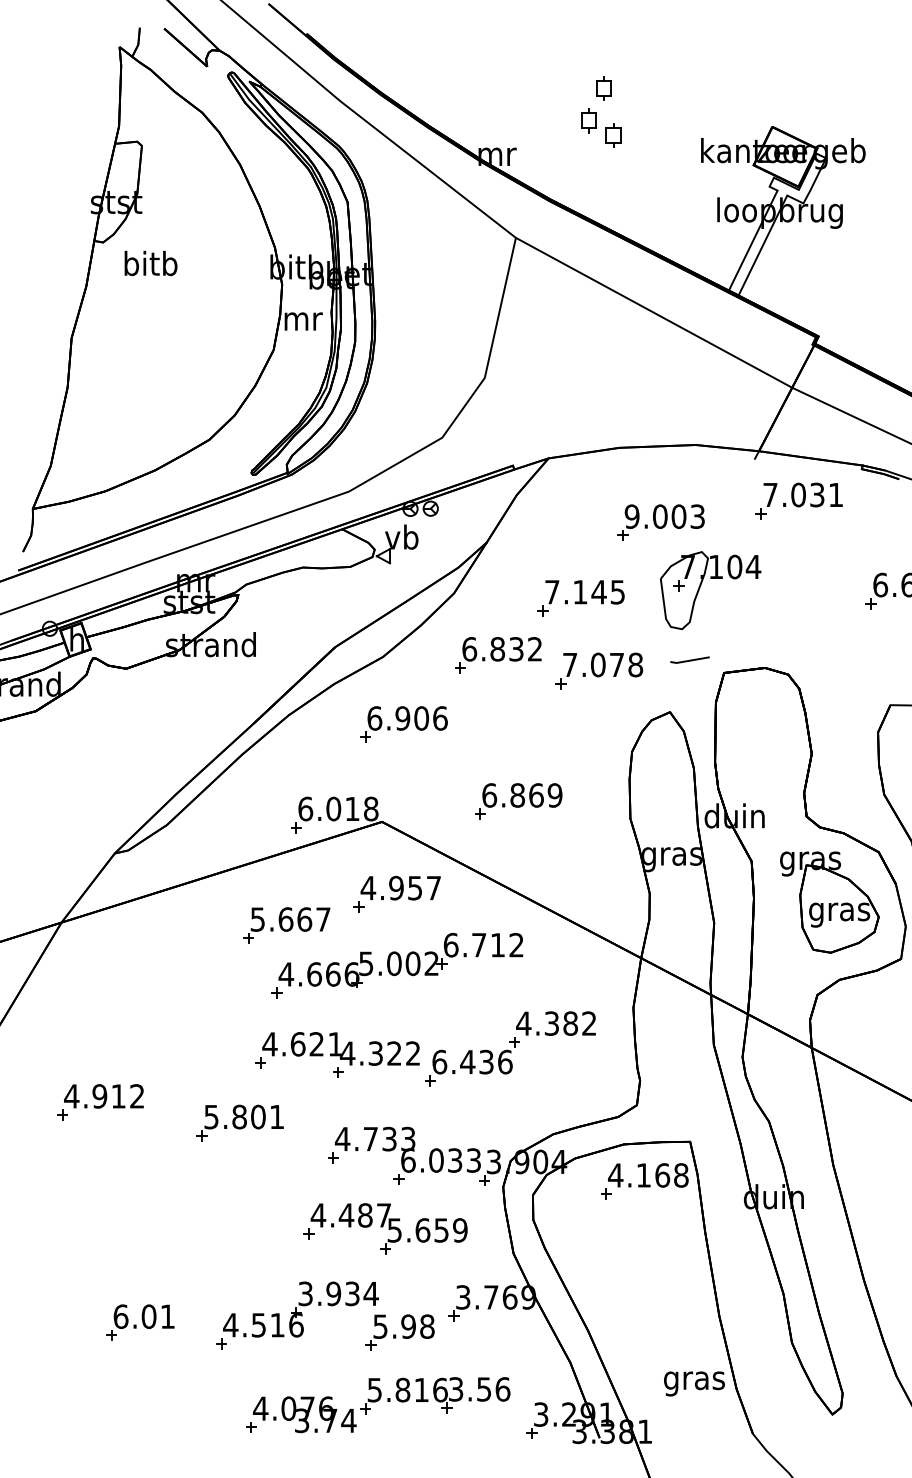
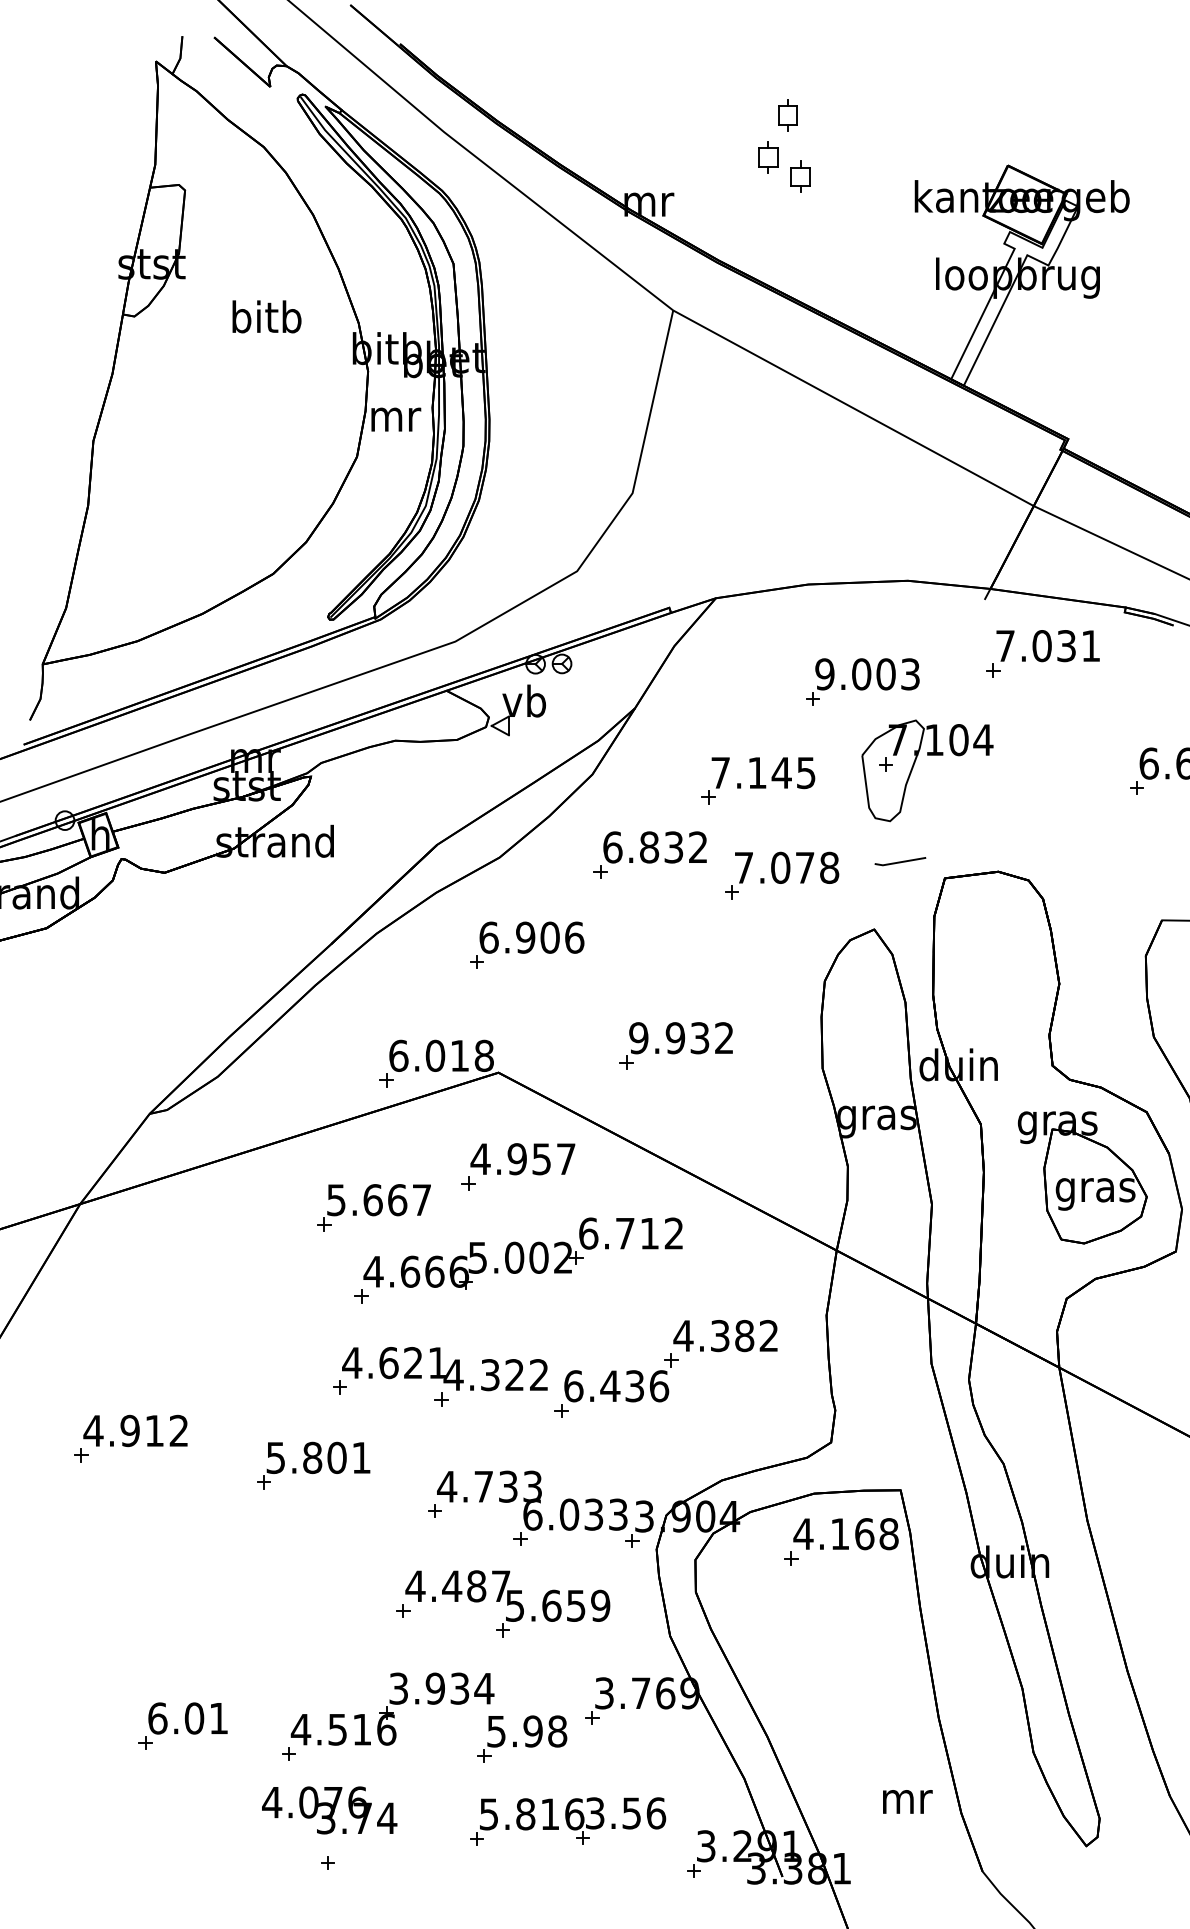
text: (150, 263) -> (266, 316), moved
text: (522, 795) -> (681, 1038), 6.869 -> 9.932
text: (694, 1384) -> (906, 1806), gras -> mr
text: (304, 1414) -> (329, 1810), moved

